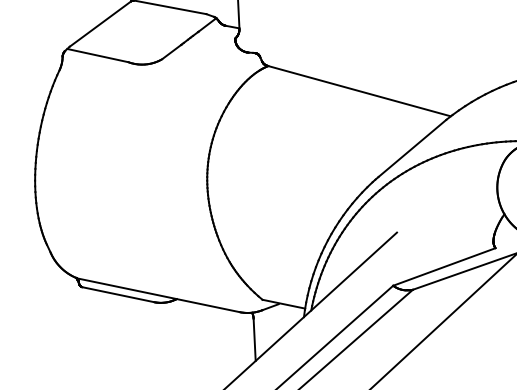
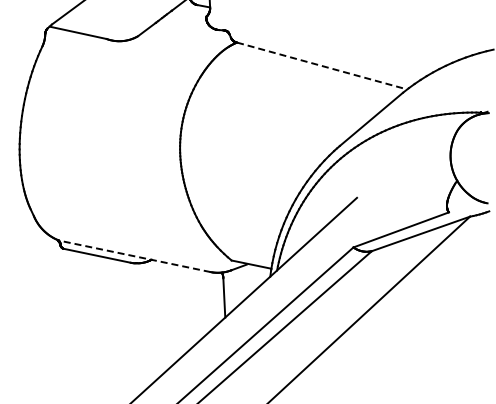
line: (359, 91) -> (322, 66), solid -> dashed
line: (158, 295) -> (134, 256), solid -> dashed

